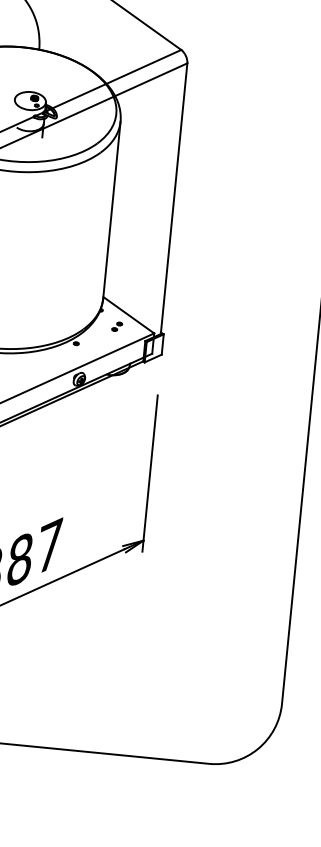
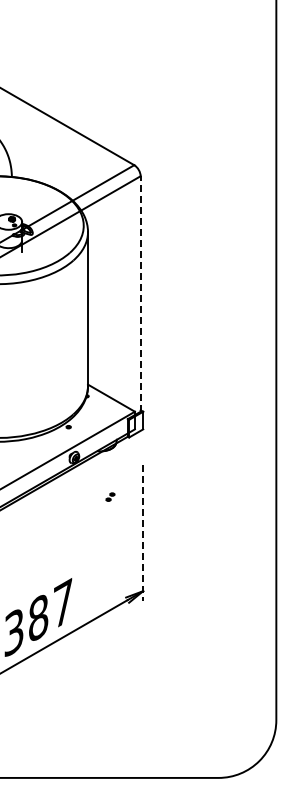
line: (173, 198) -> (140, 293), solid -> dashed
part: (117, 326) -> (110, 496), moved
line: (150, 473) -> (143, 532), solid -> dashed

